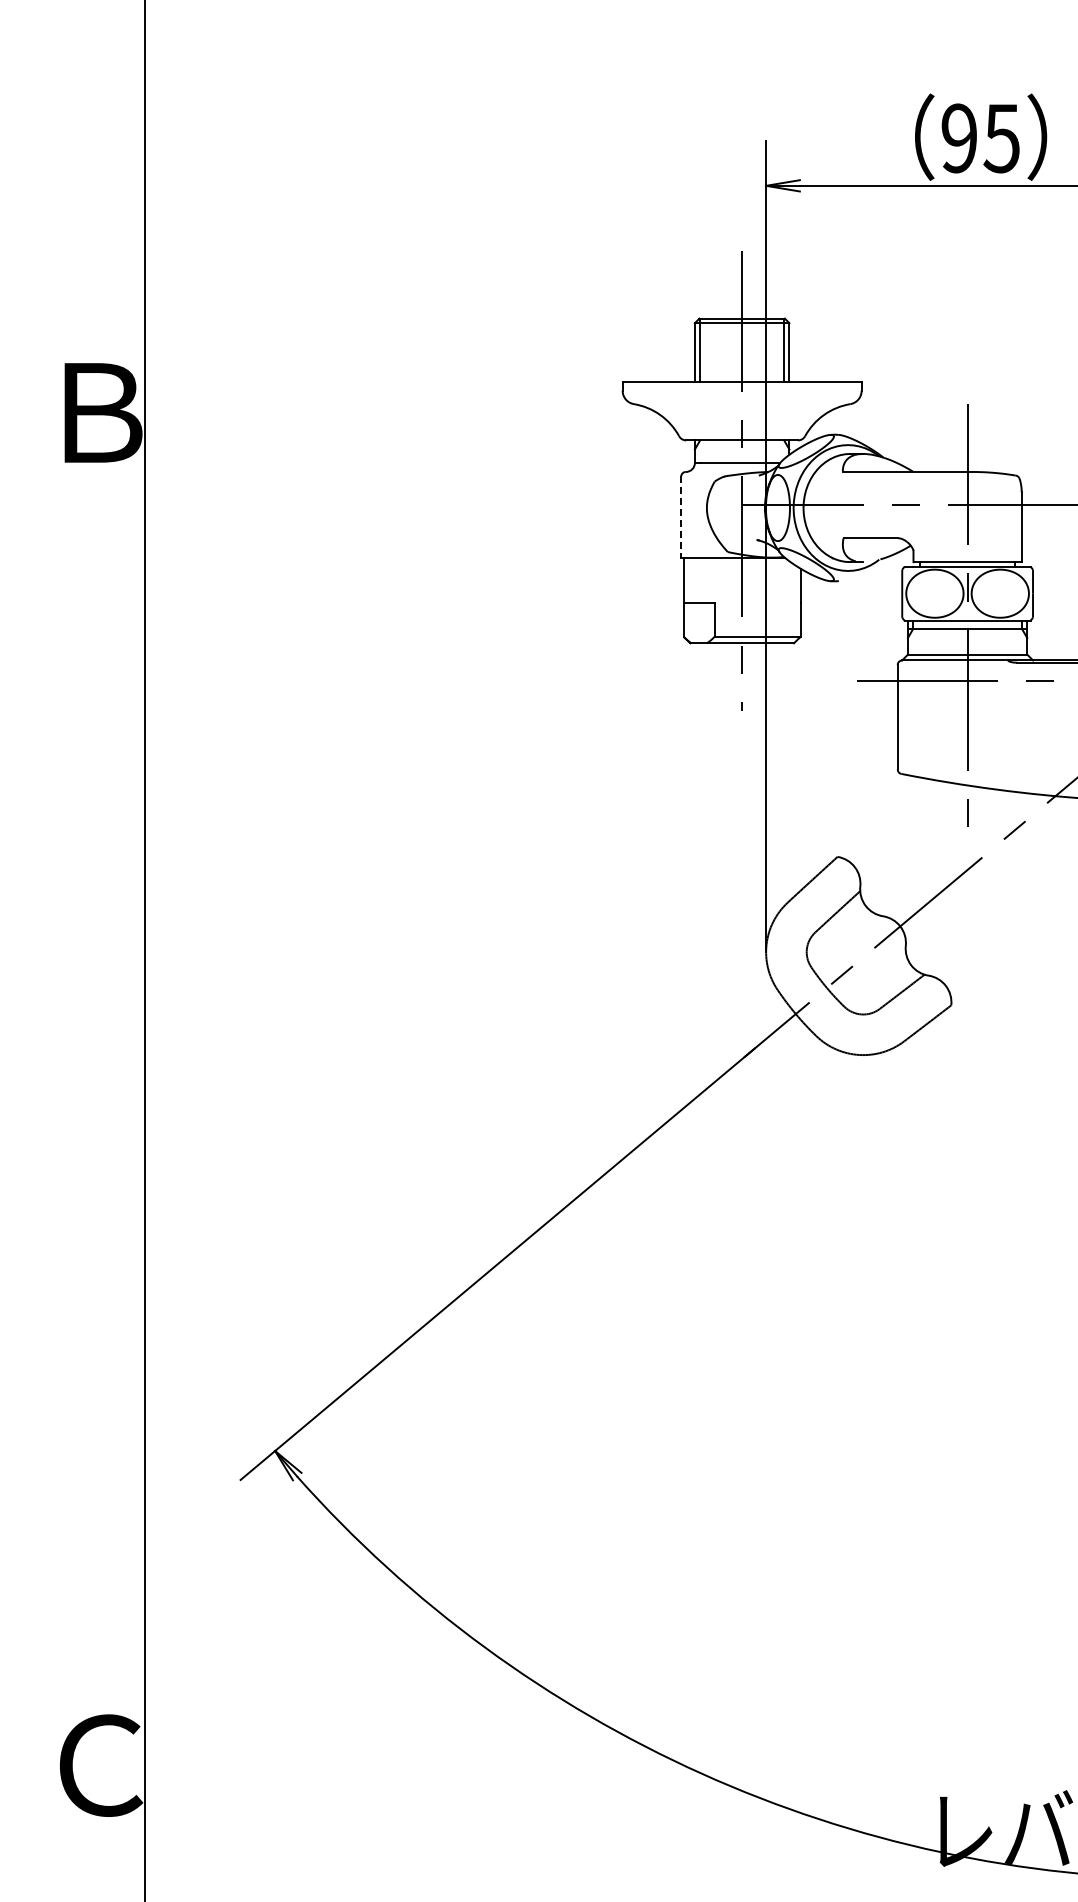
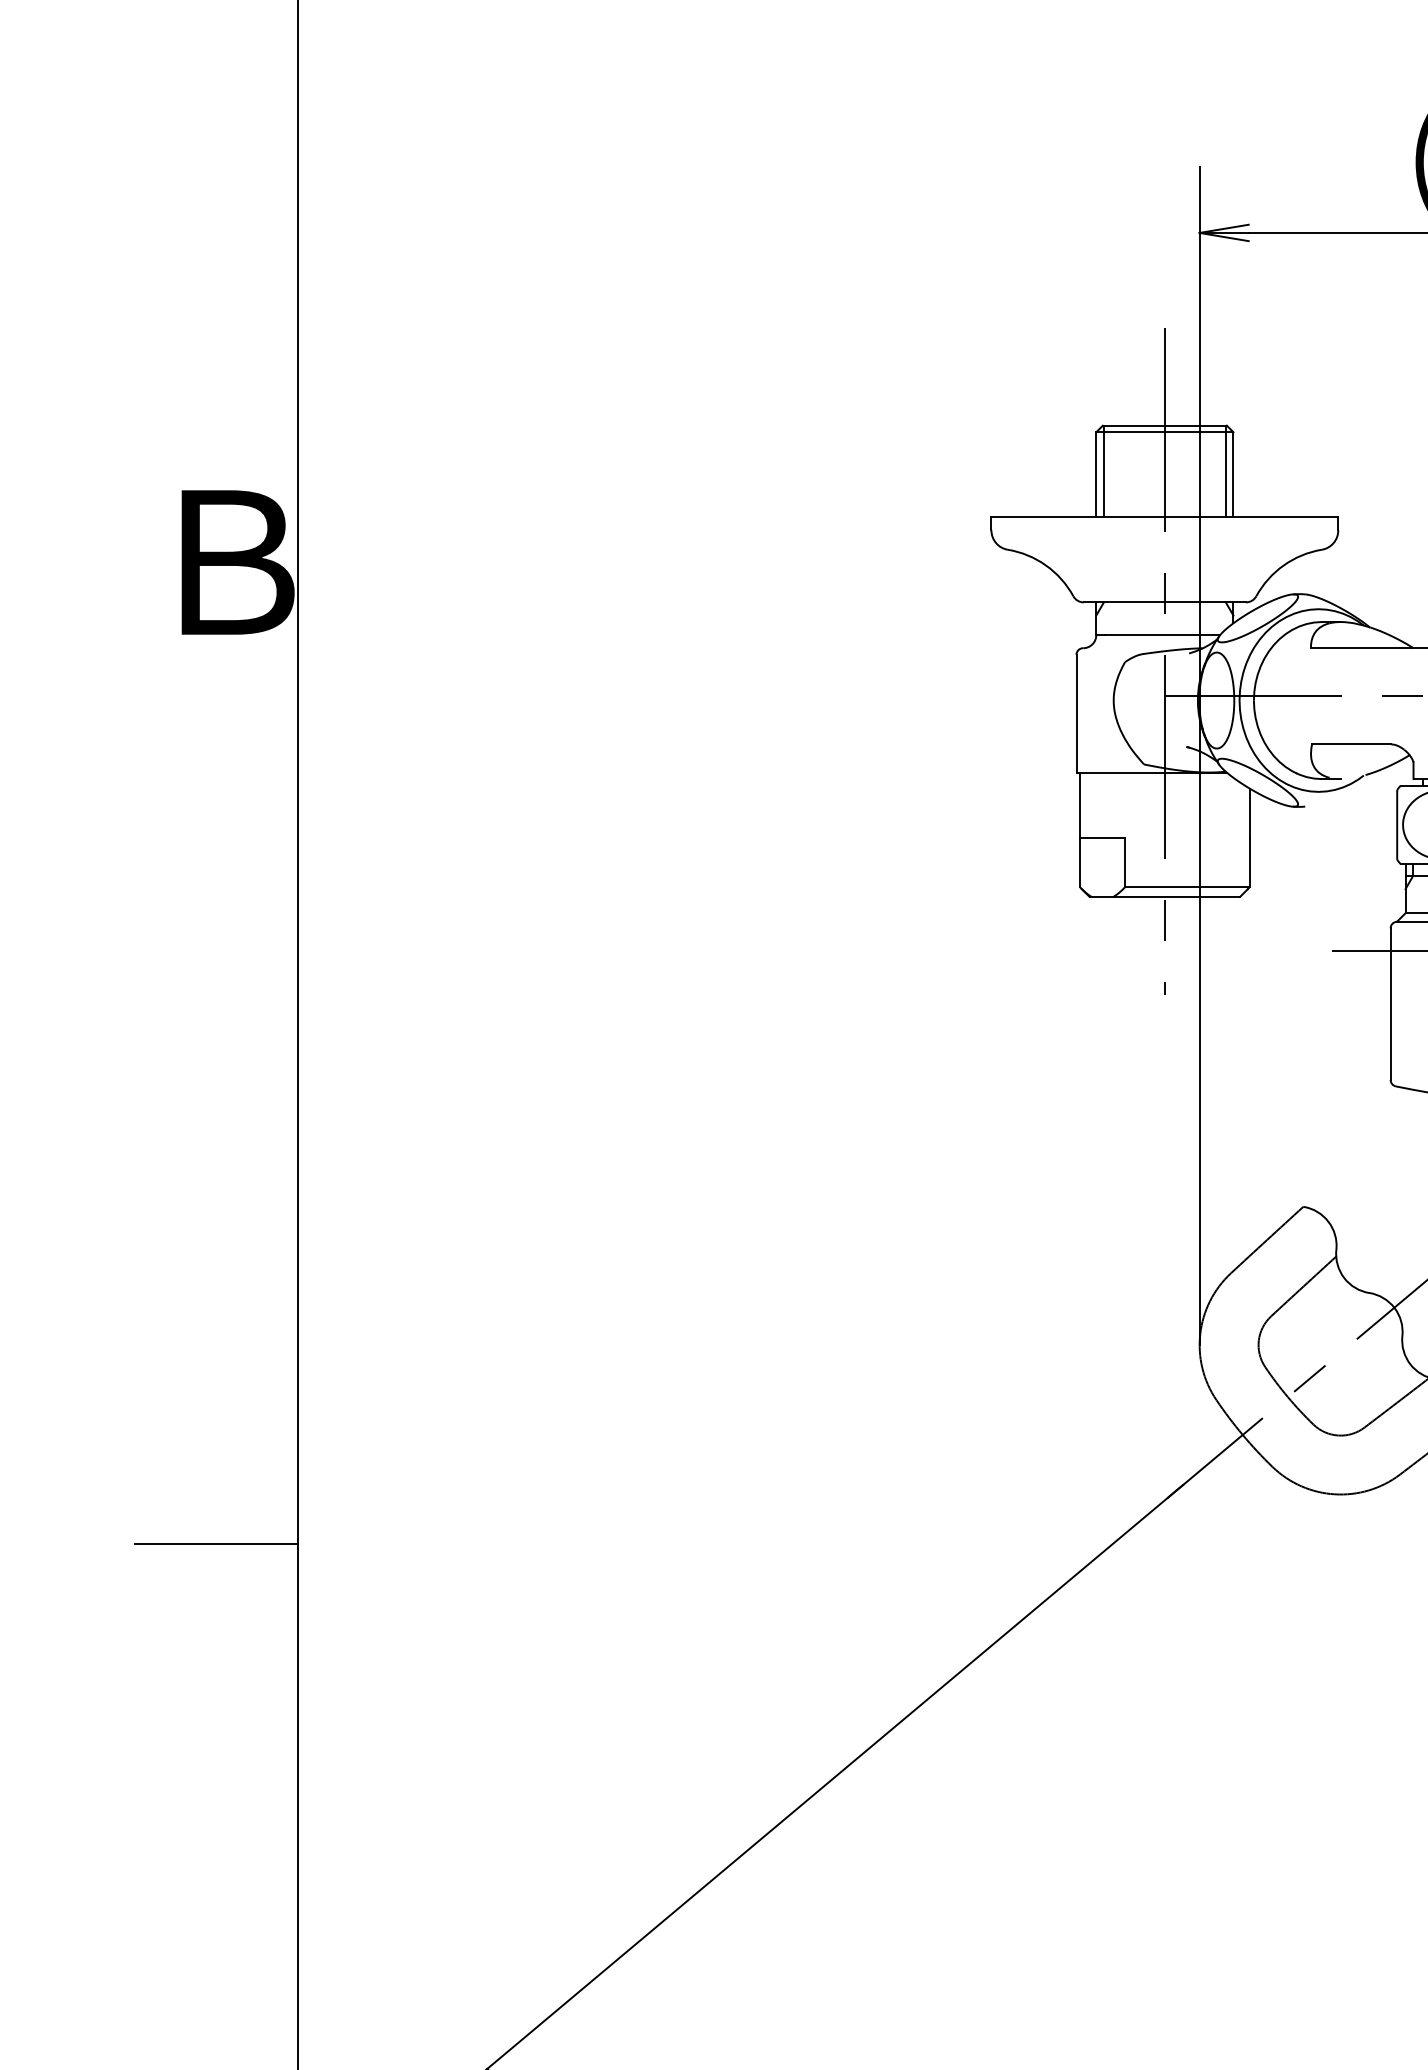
line: (681, 517) -> (1076, 714), dashed -> solid
line: (88, 1089) -> (216, 1544), added

